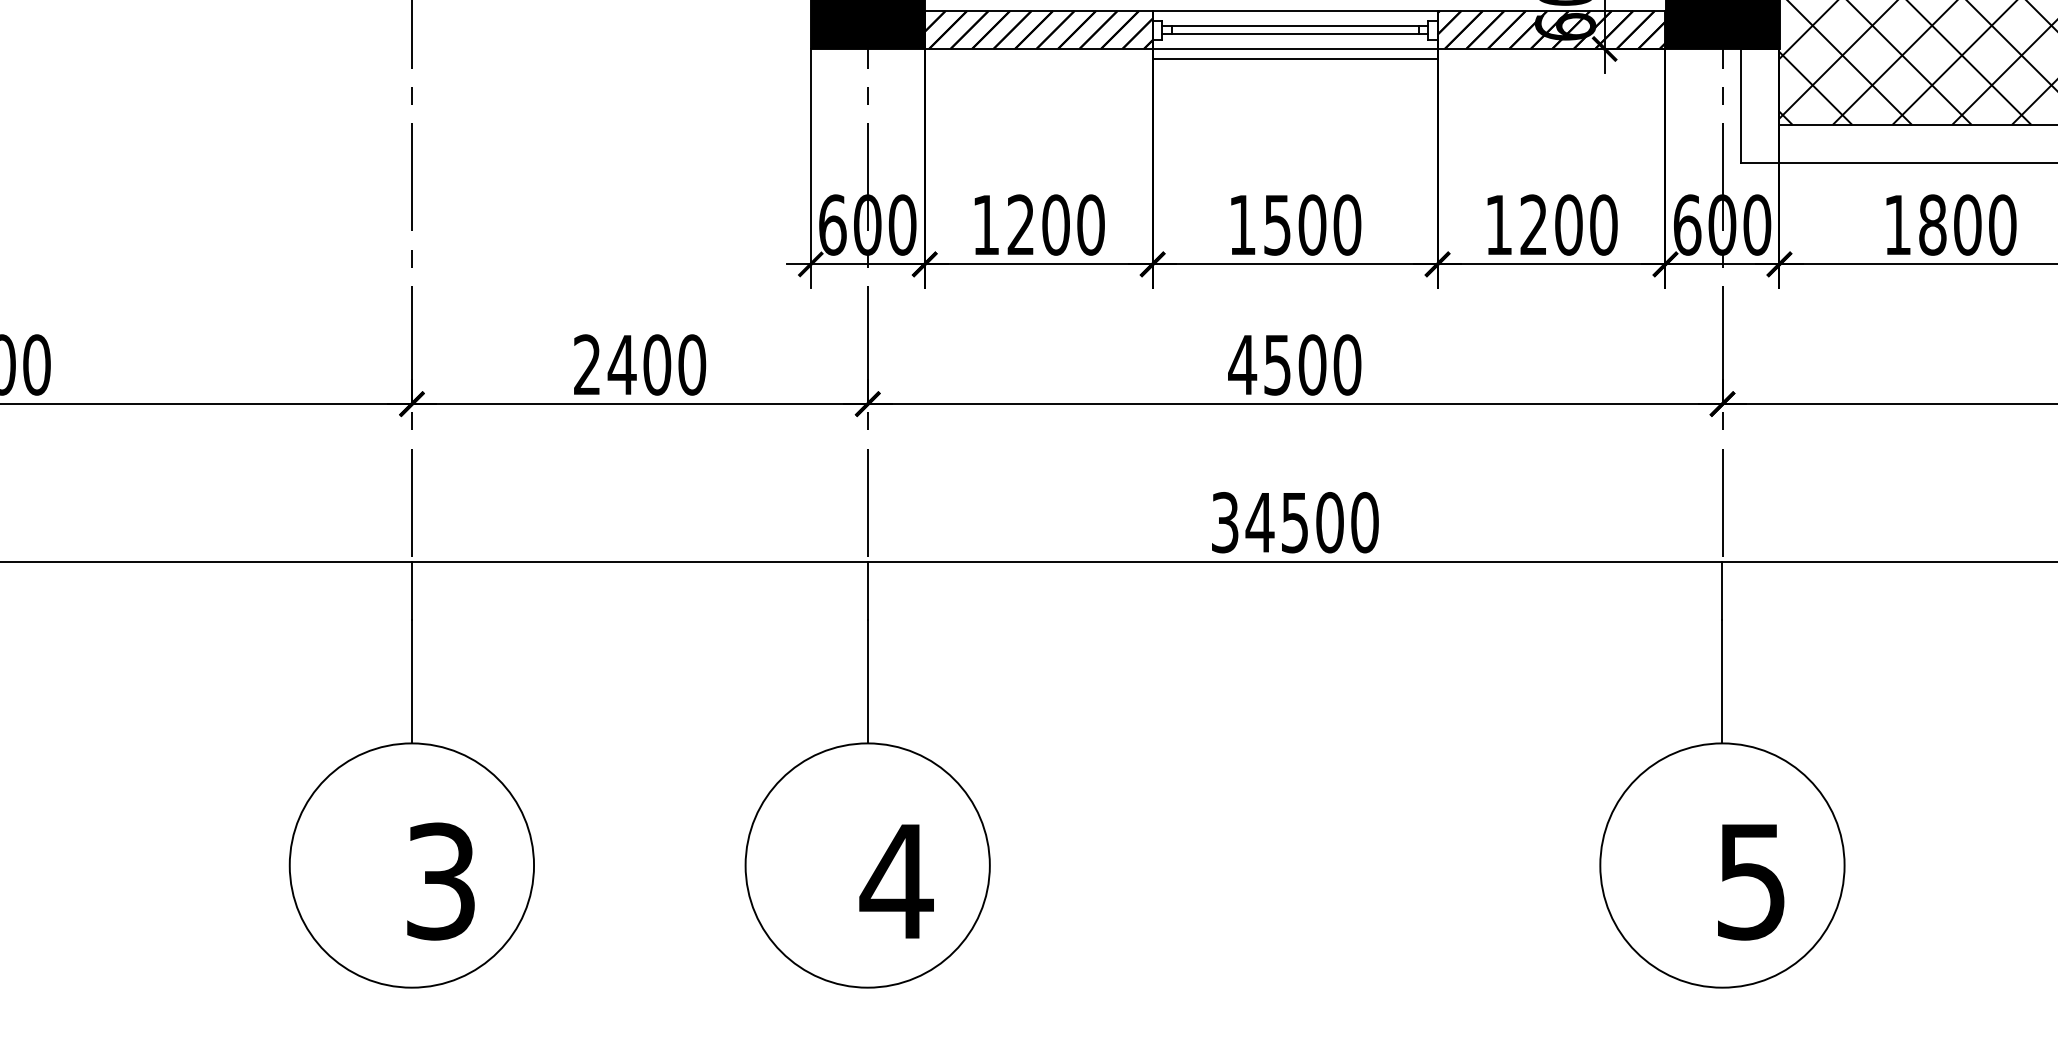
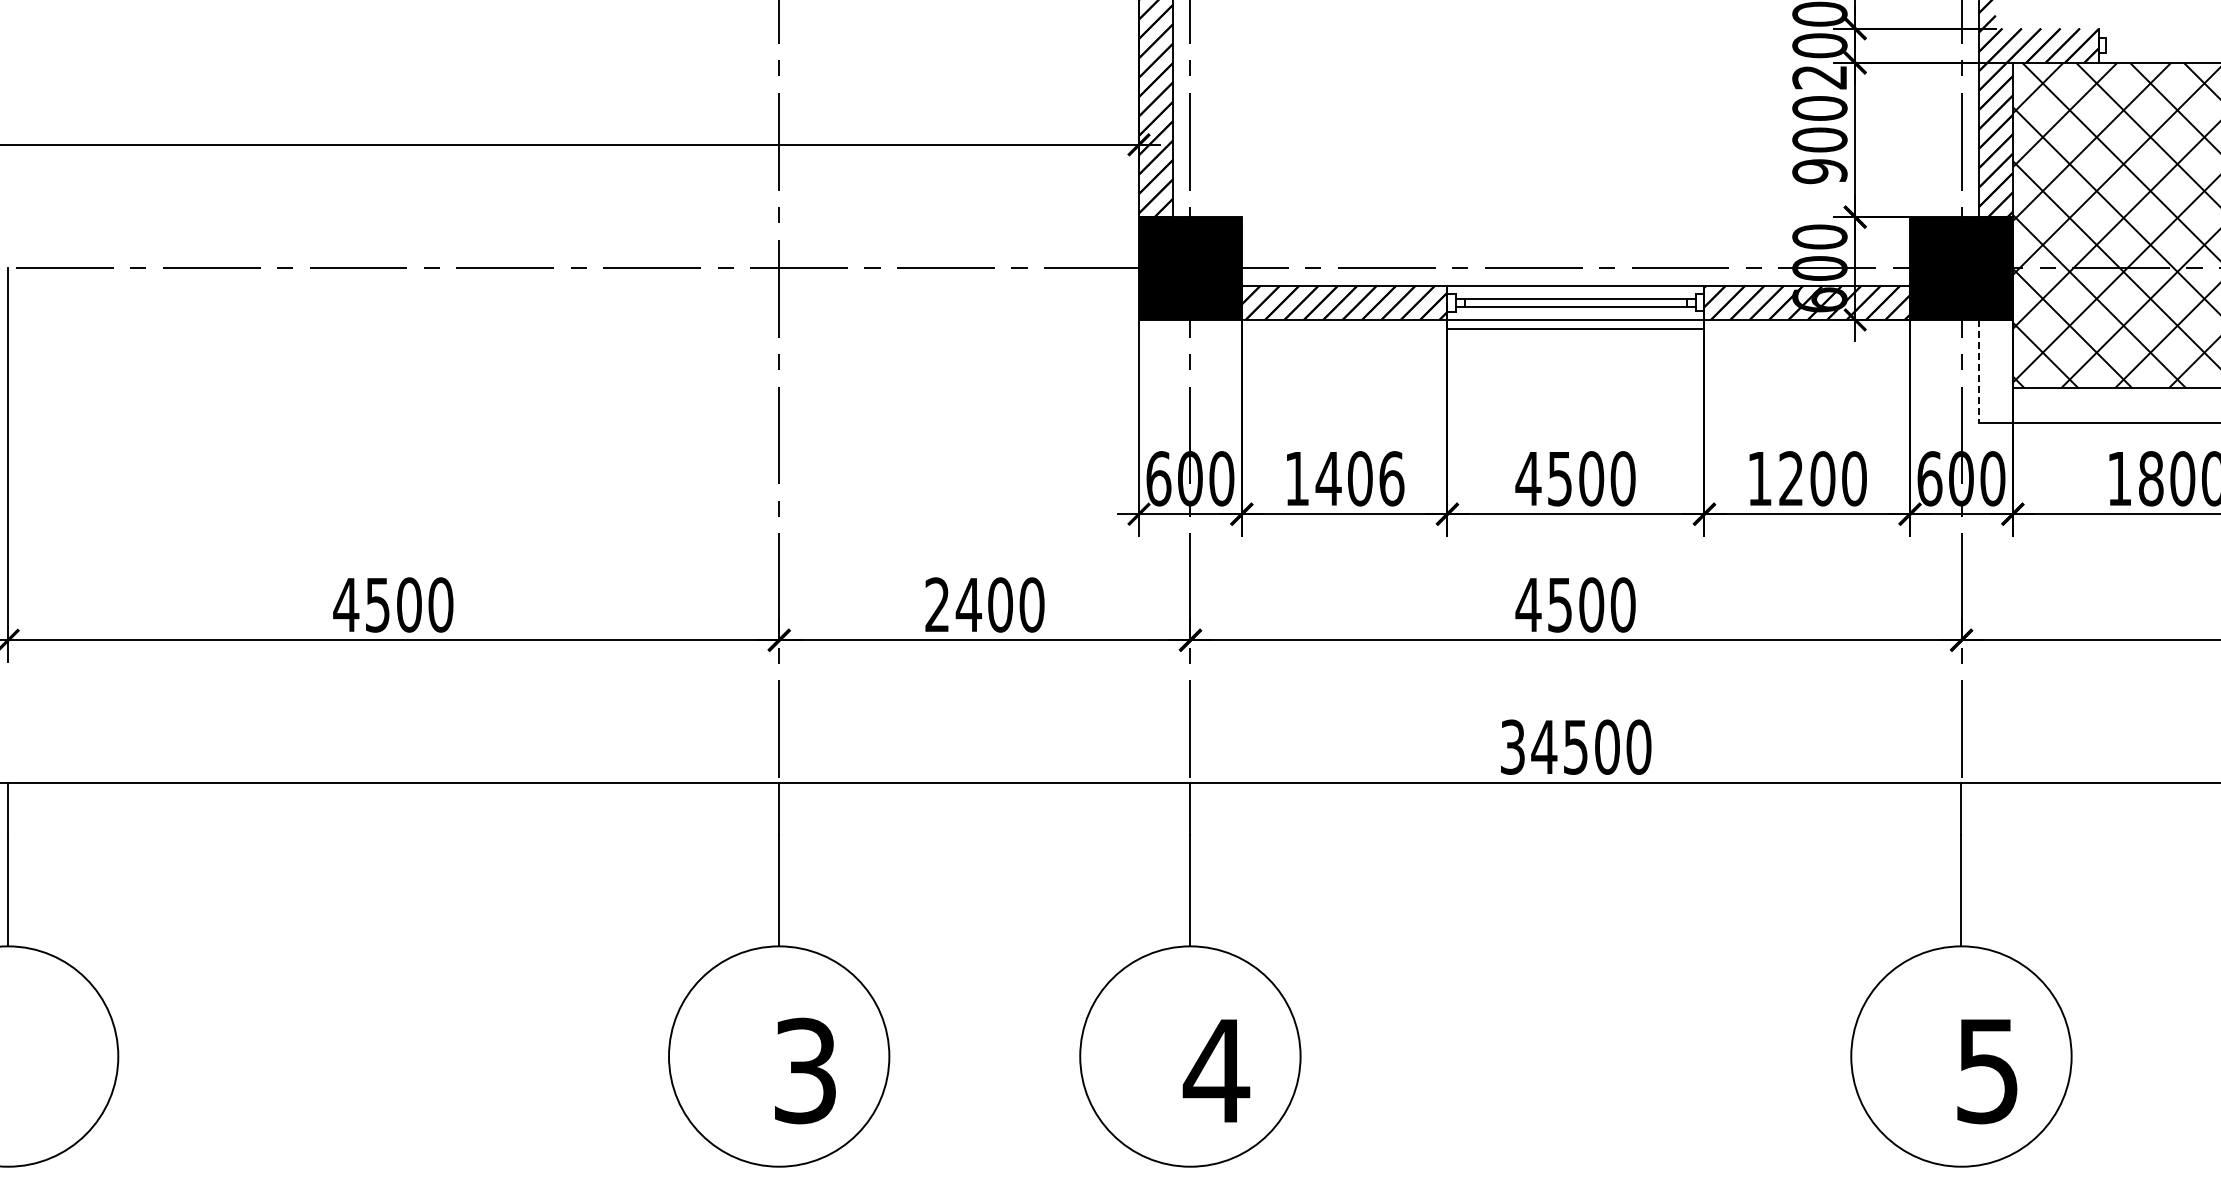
line: (1741, 106) -> (1978, 371), solid -> dashed
text: (1055, 224) -> (1359, 478), 1200 -> 1406
text: (1242, 224) -> (1528, 478), 1500 -> 4500

